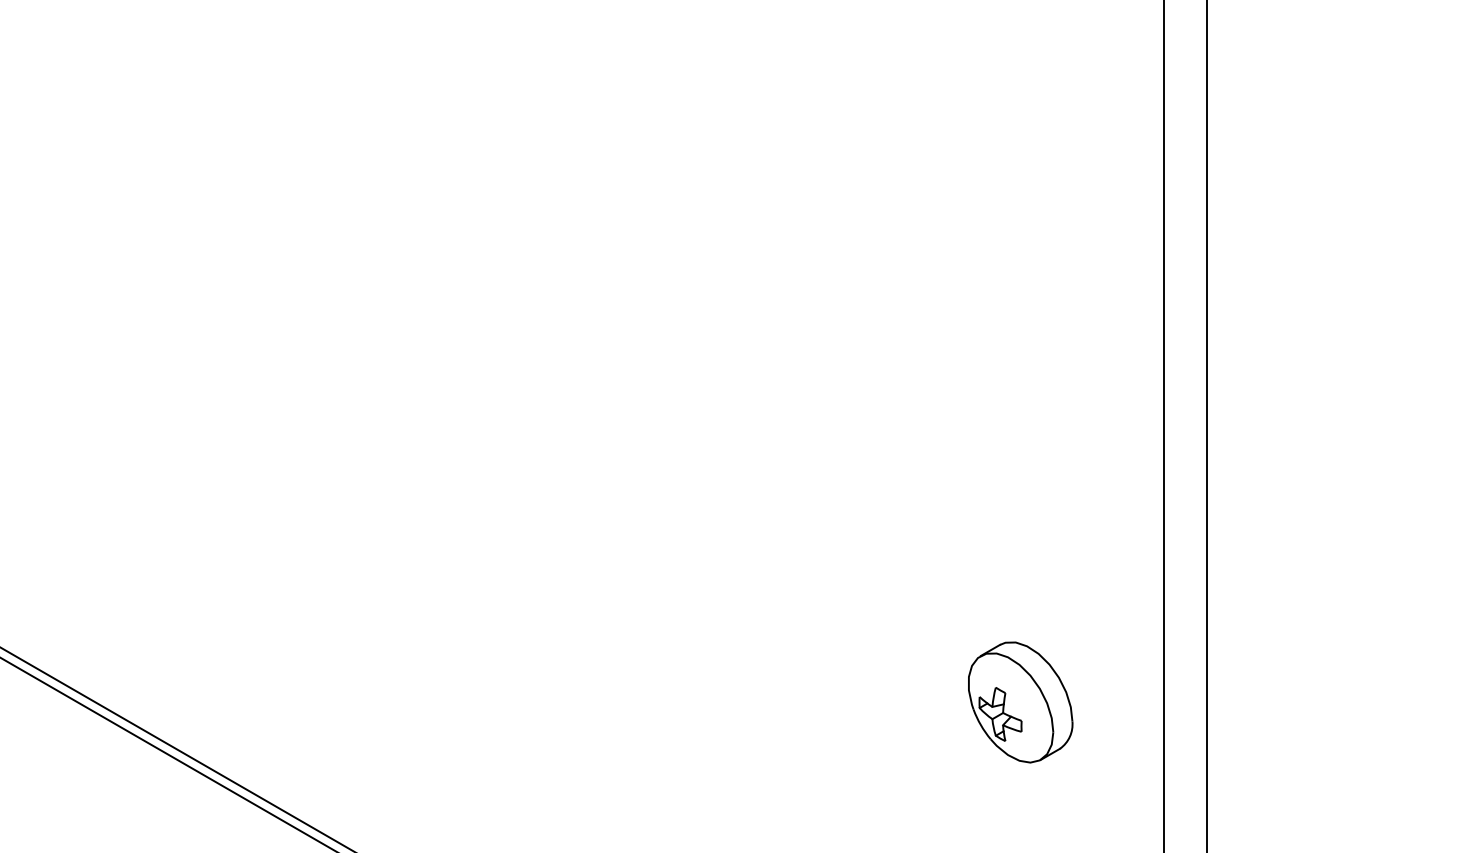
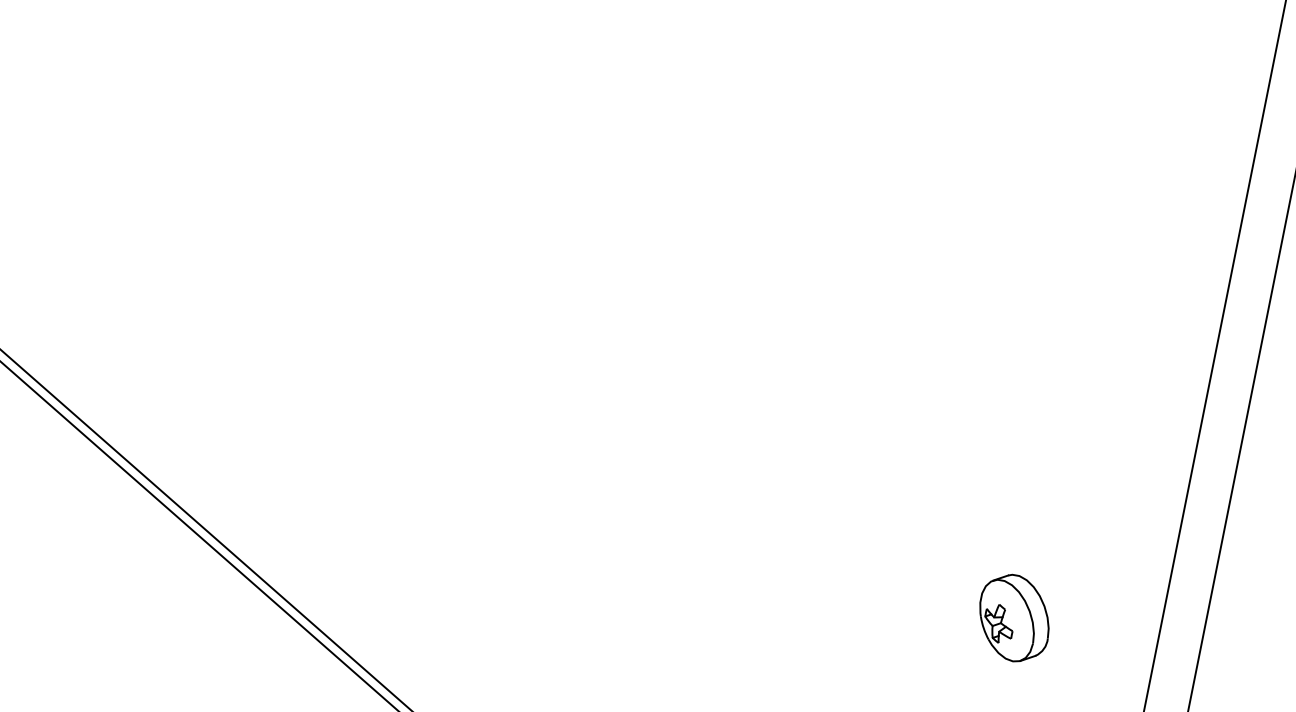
part: (1020, 702) -> (1014, 618), size x0.7

